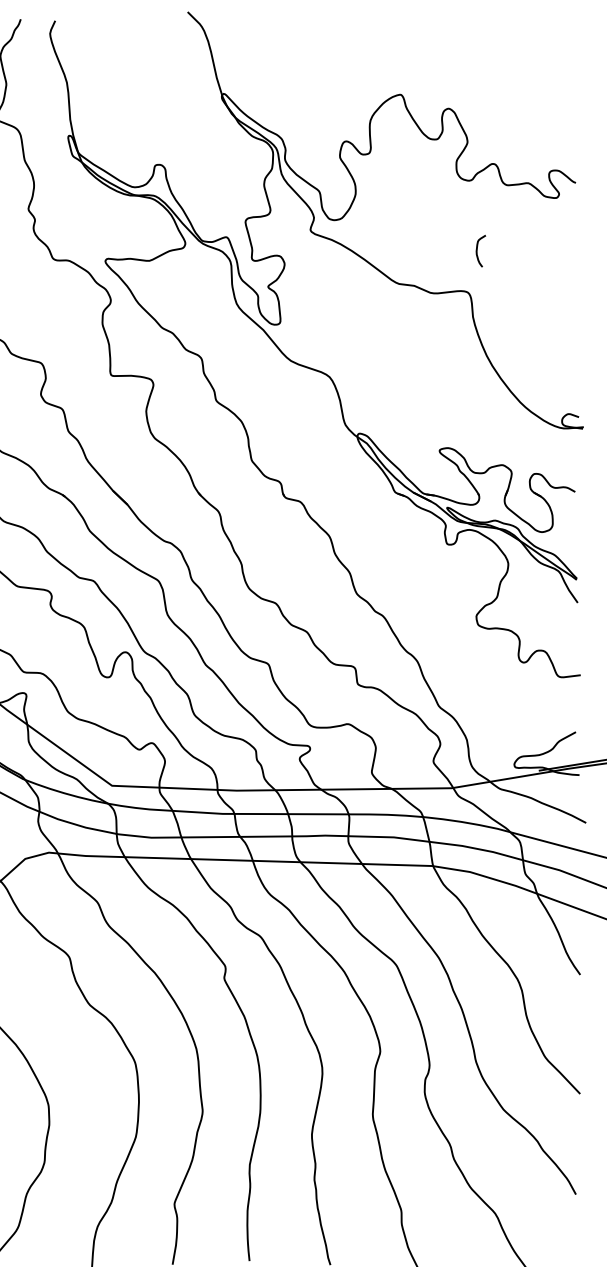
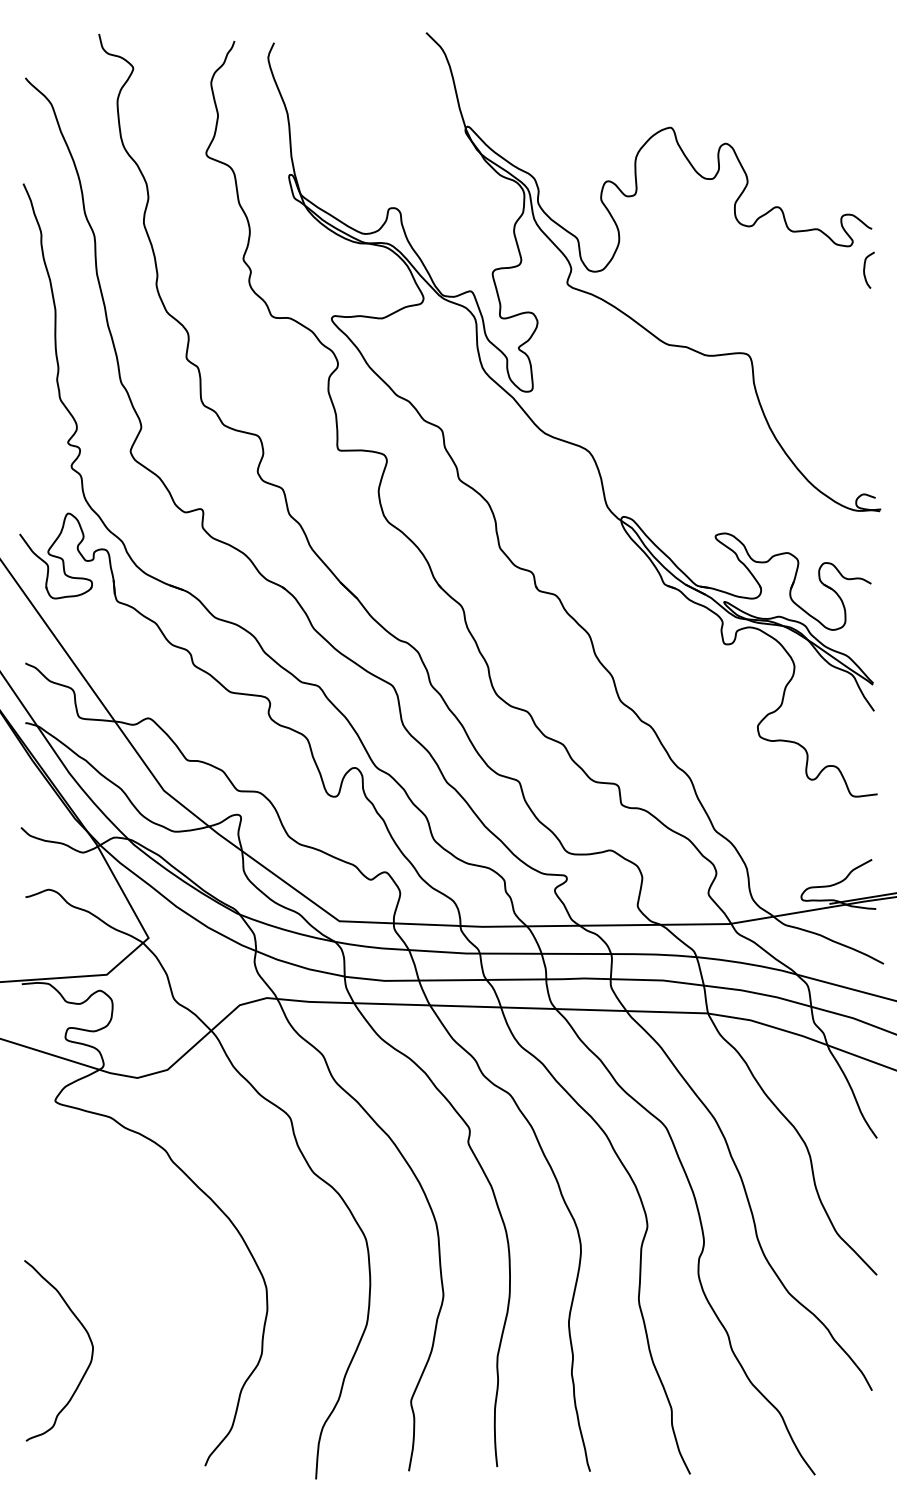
curve: (477, 249) -> (865, 268), moved

